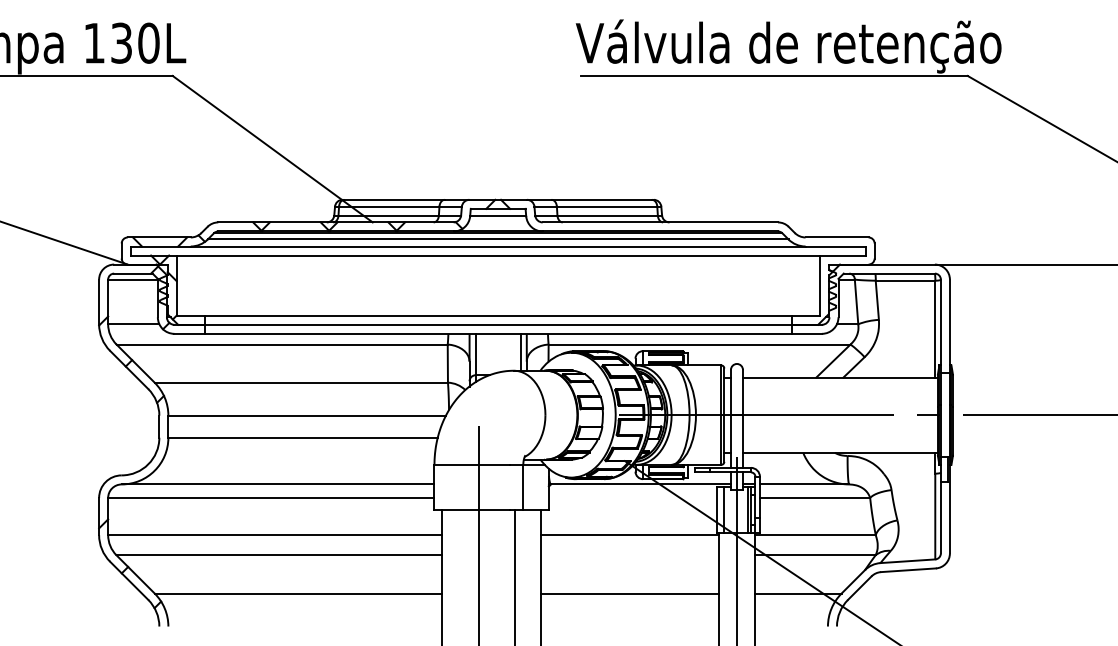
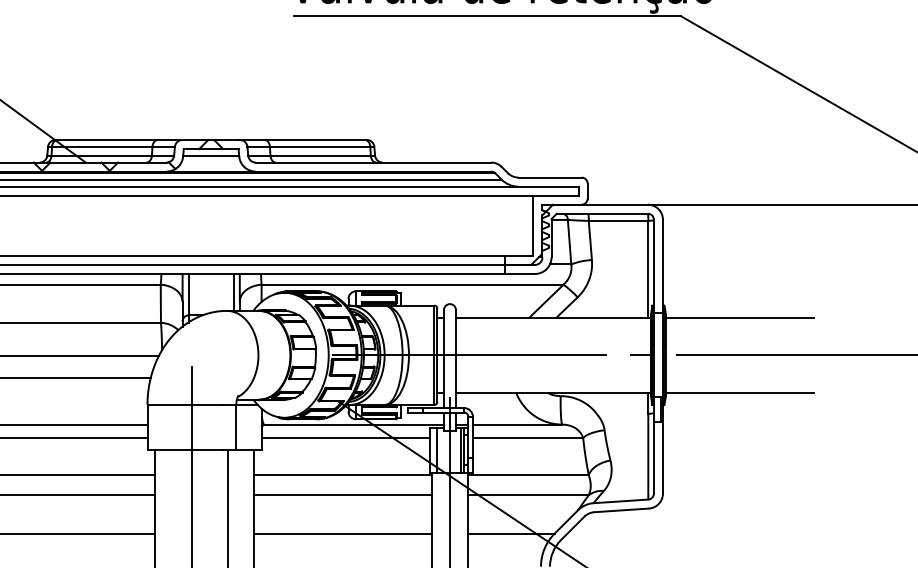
line: (1026, 377) -> (739, 317), added
line: (1026, 452) -> (739, 392), added
line: (632, 497) -> (345, 437), added
line: (630, 555) -> (343, 495), added

